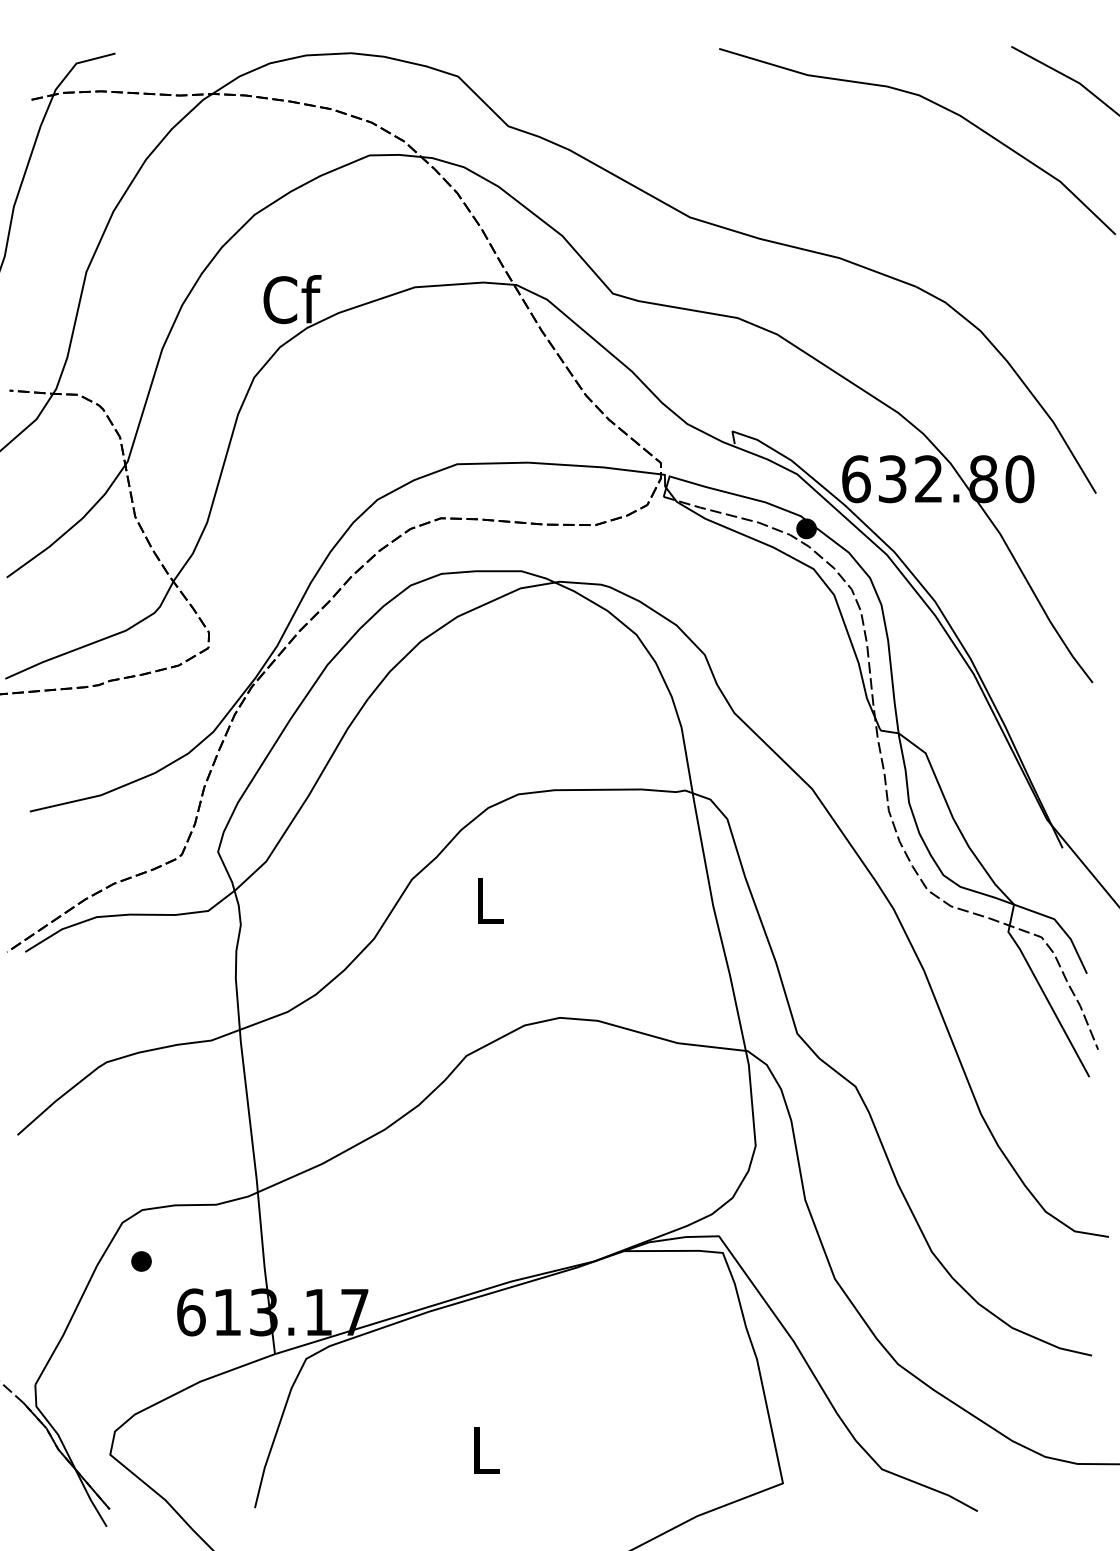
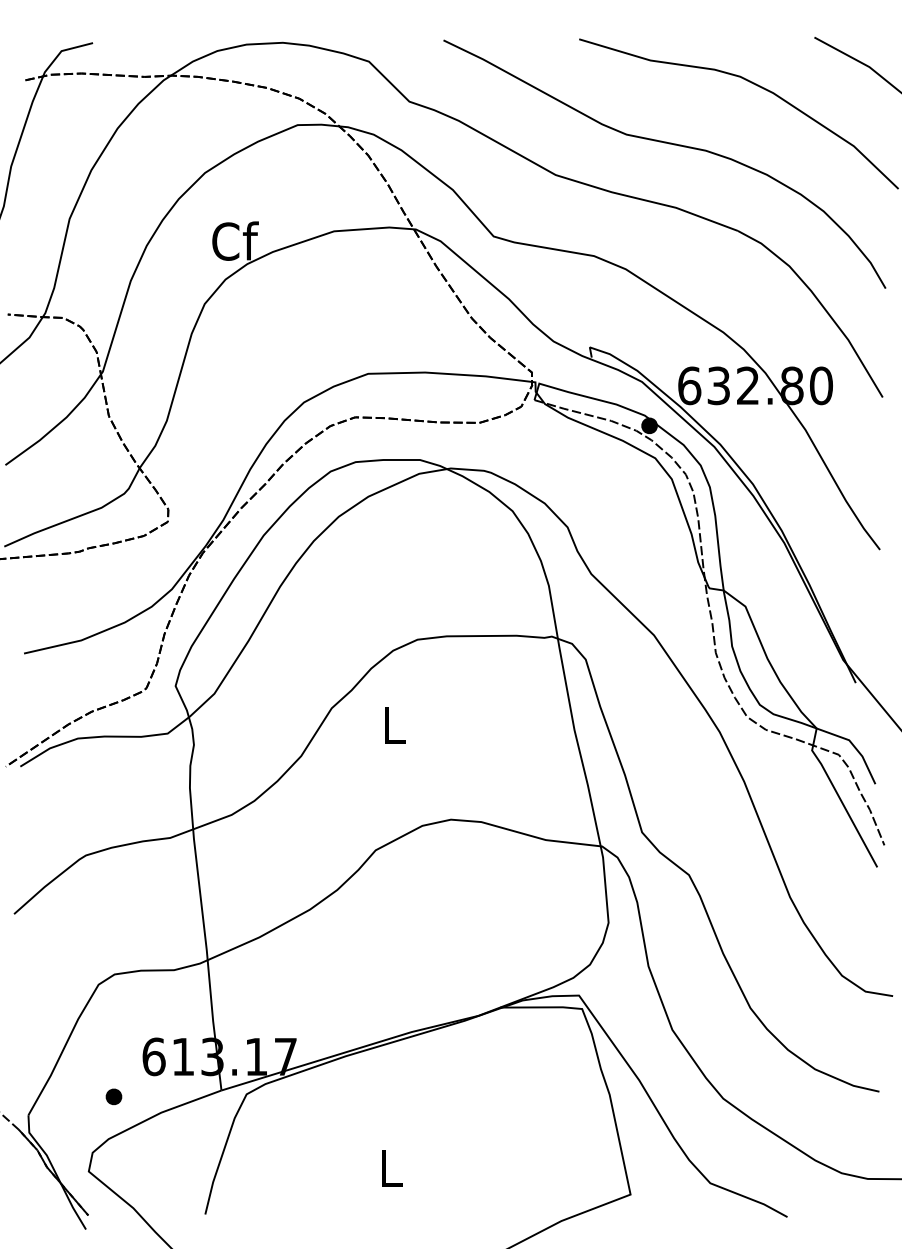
curve: (831, 179) -> (669, 144), added
part: (140, 1261) -> (113, 1096), moved

